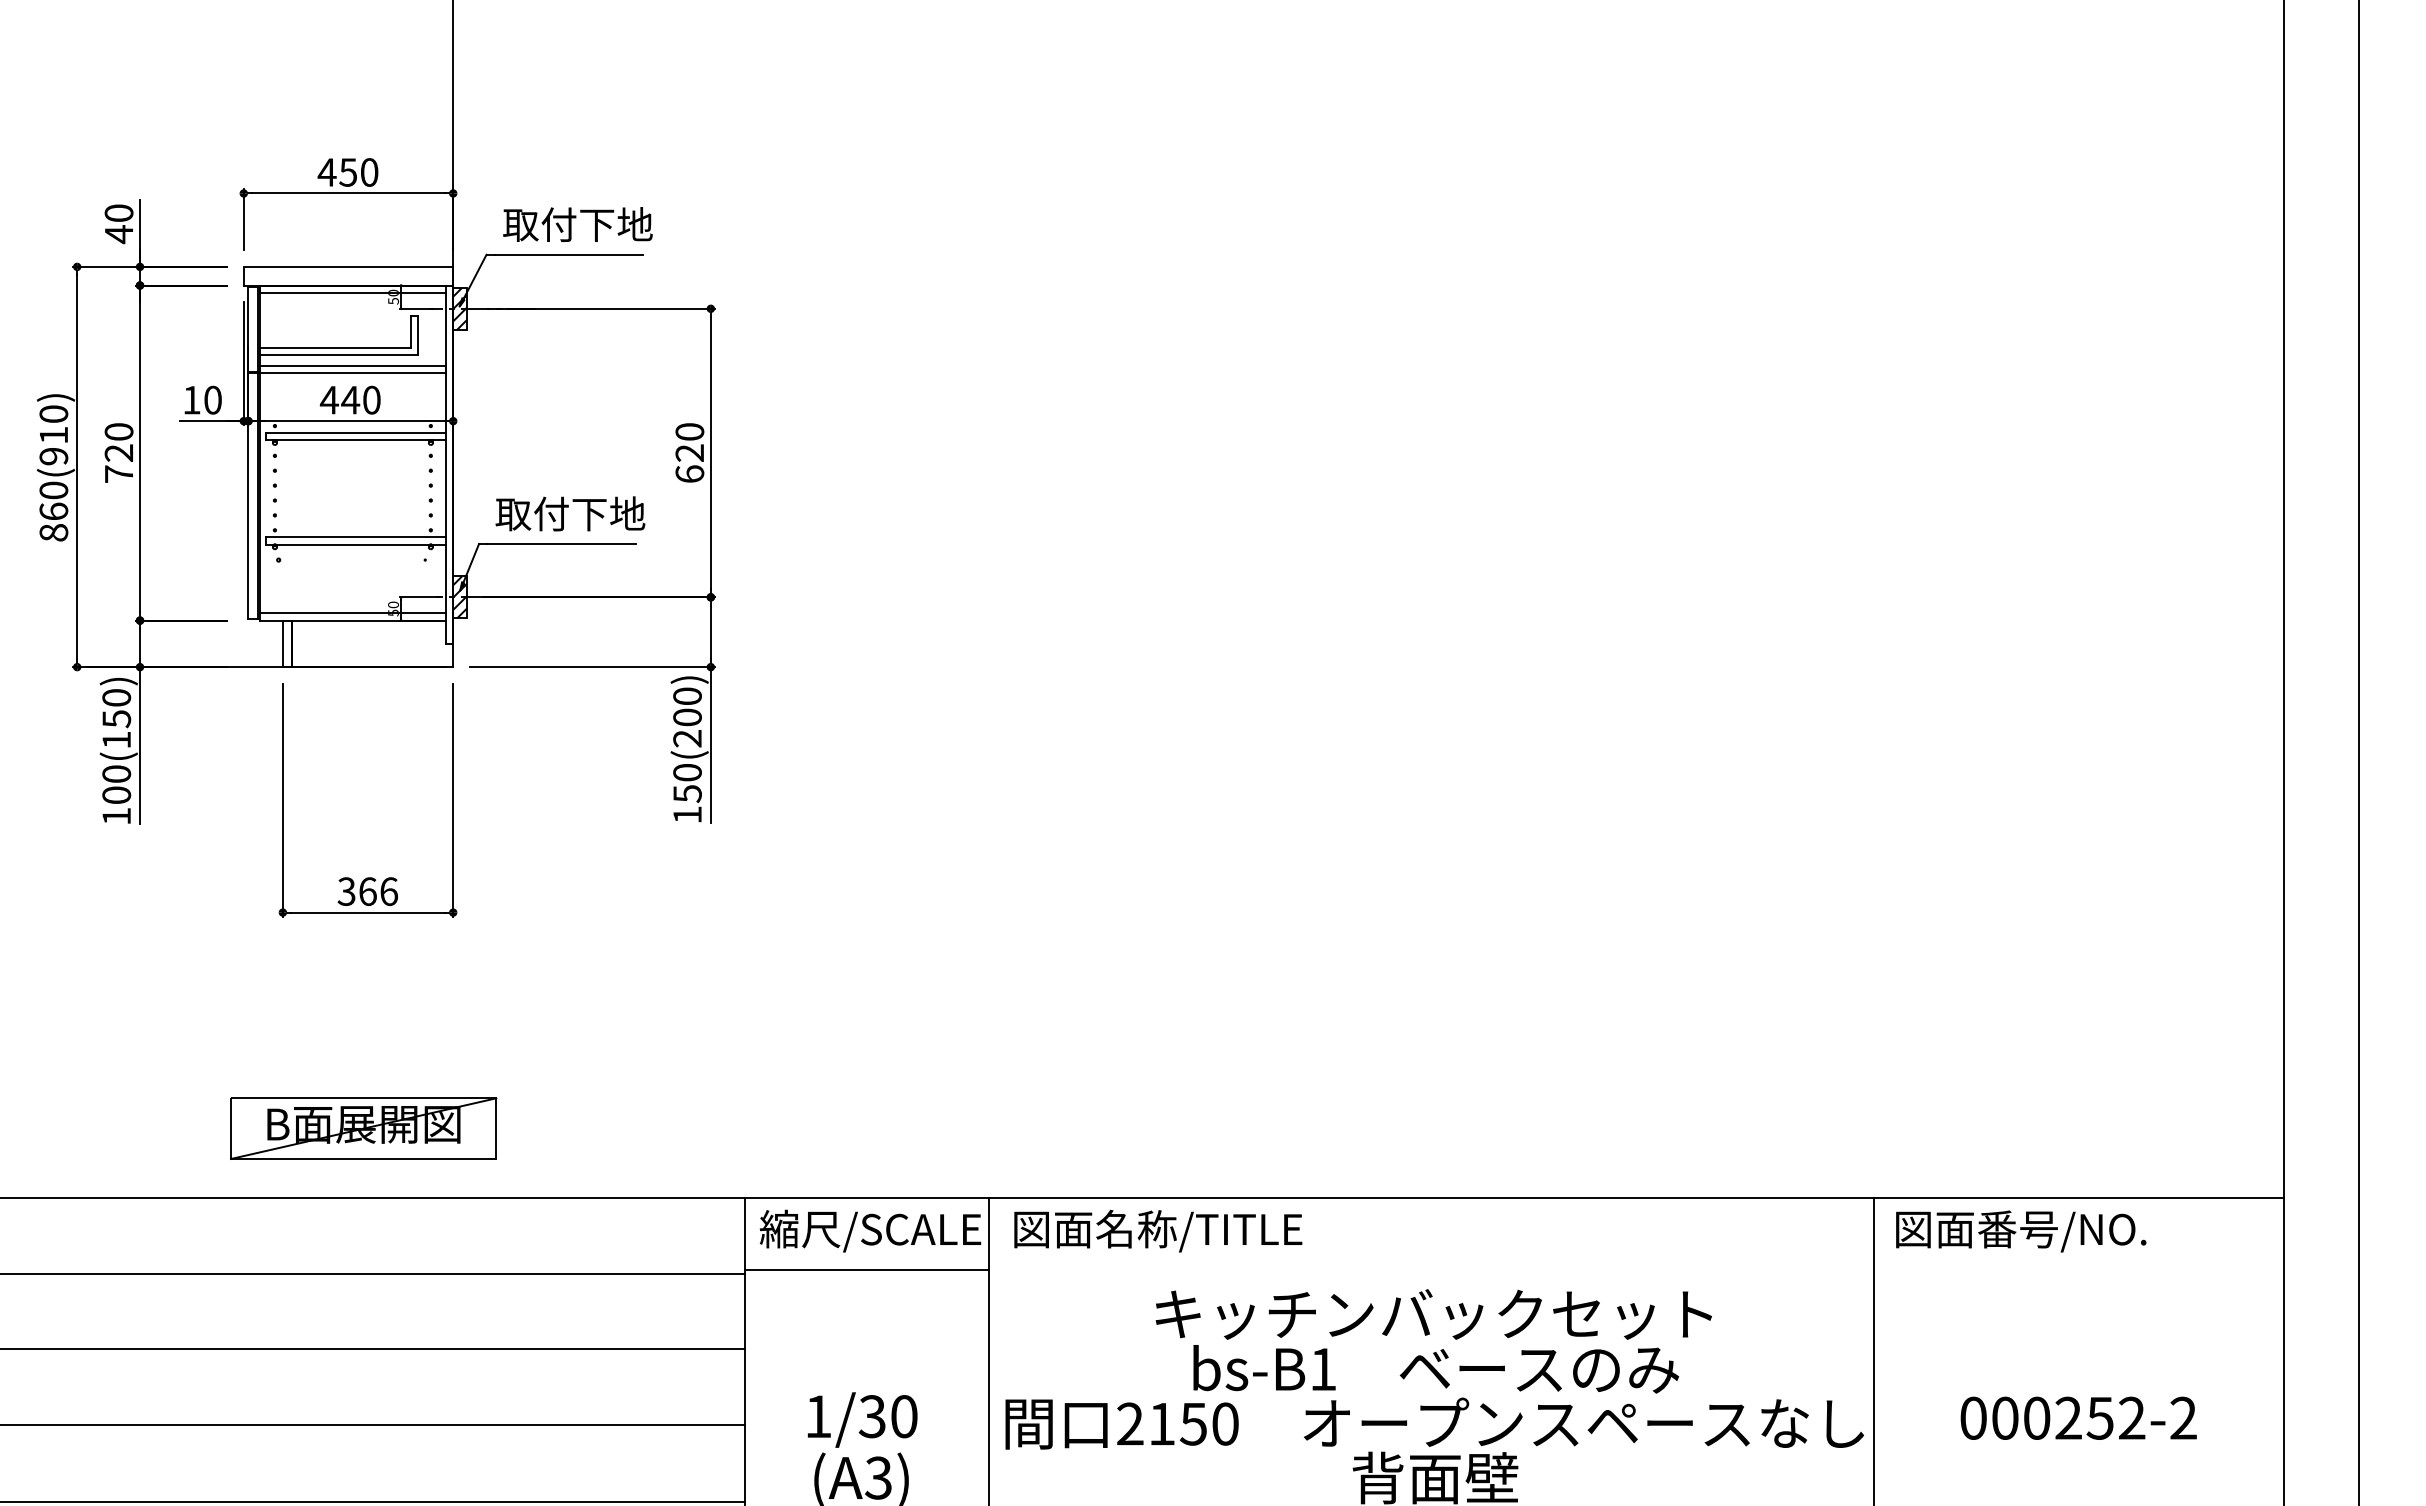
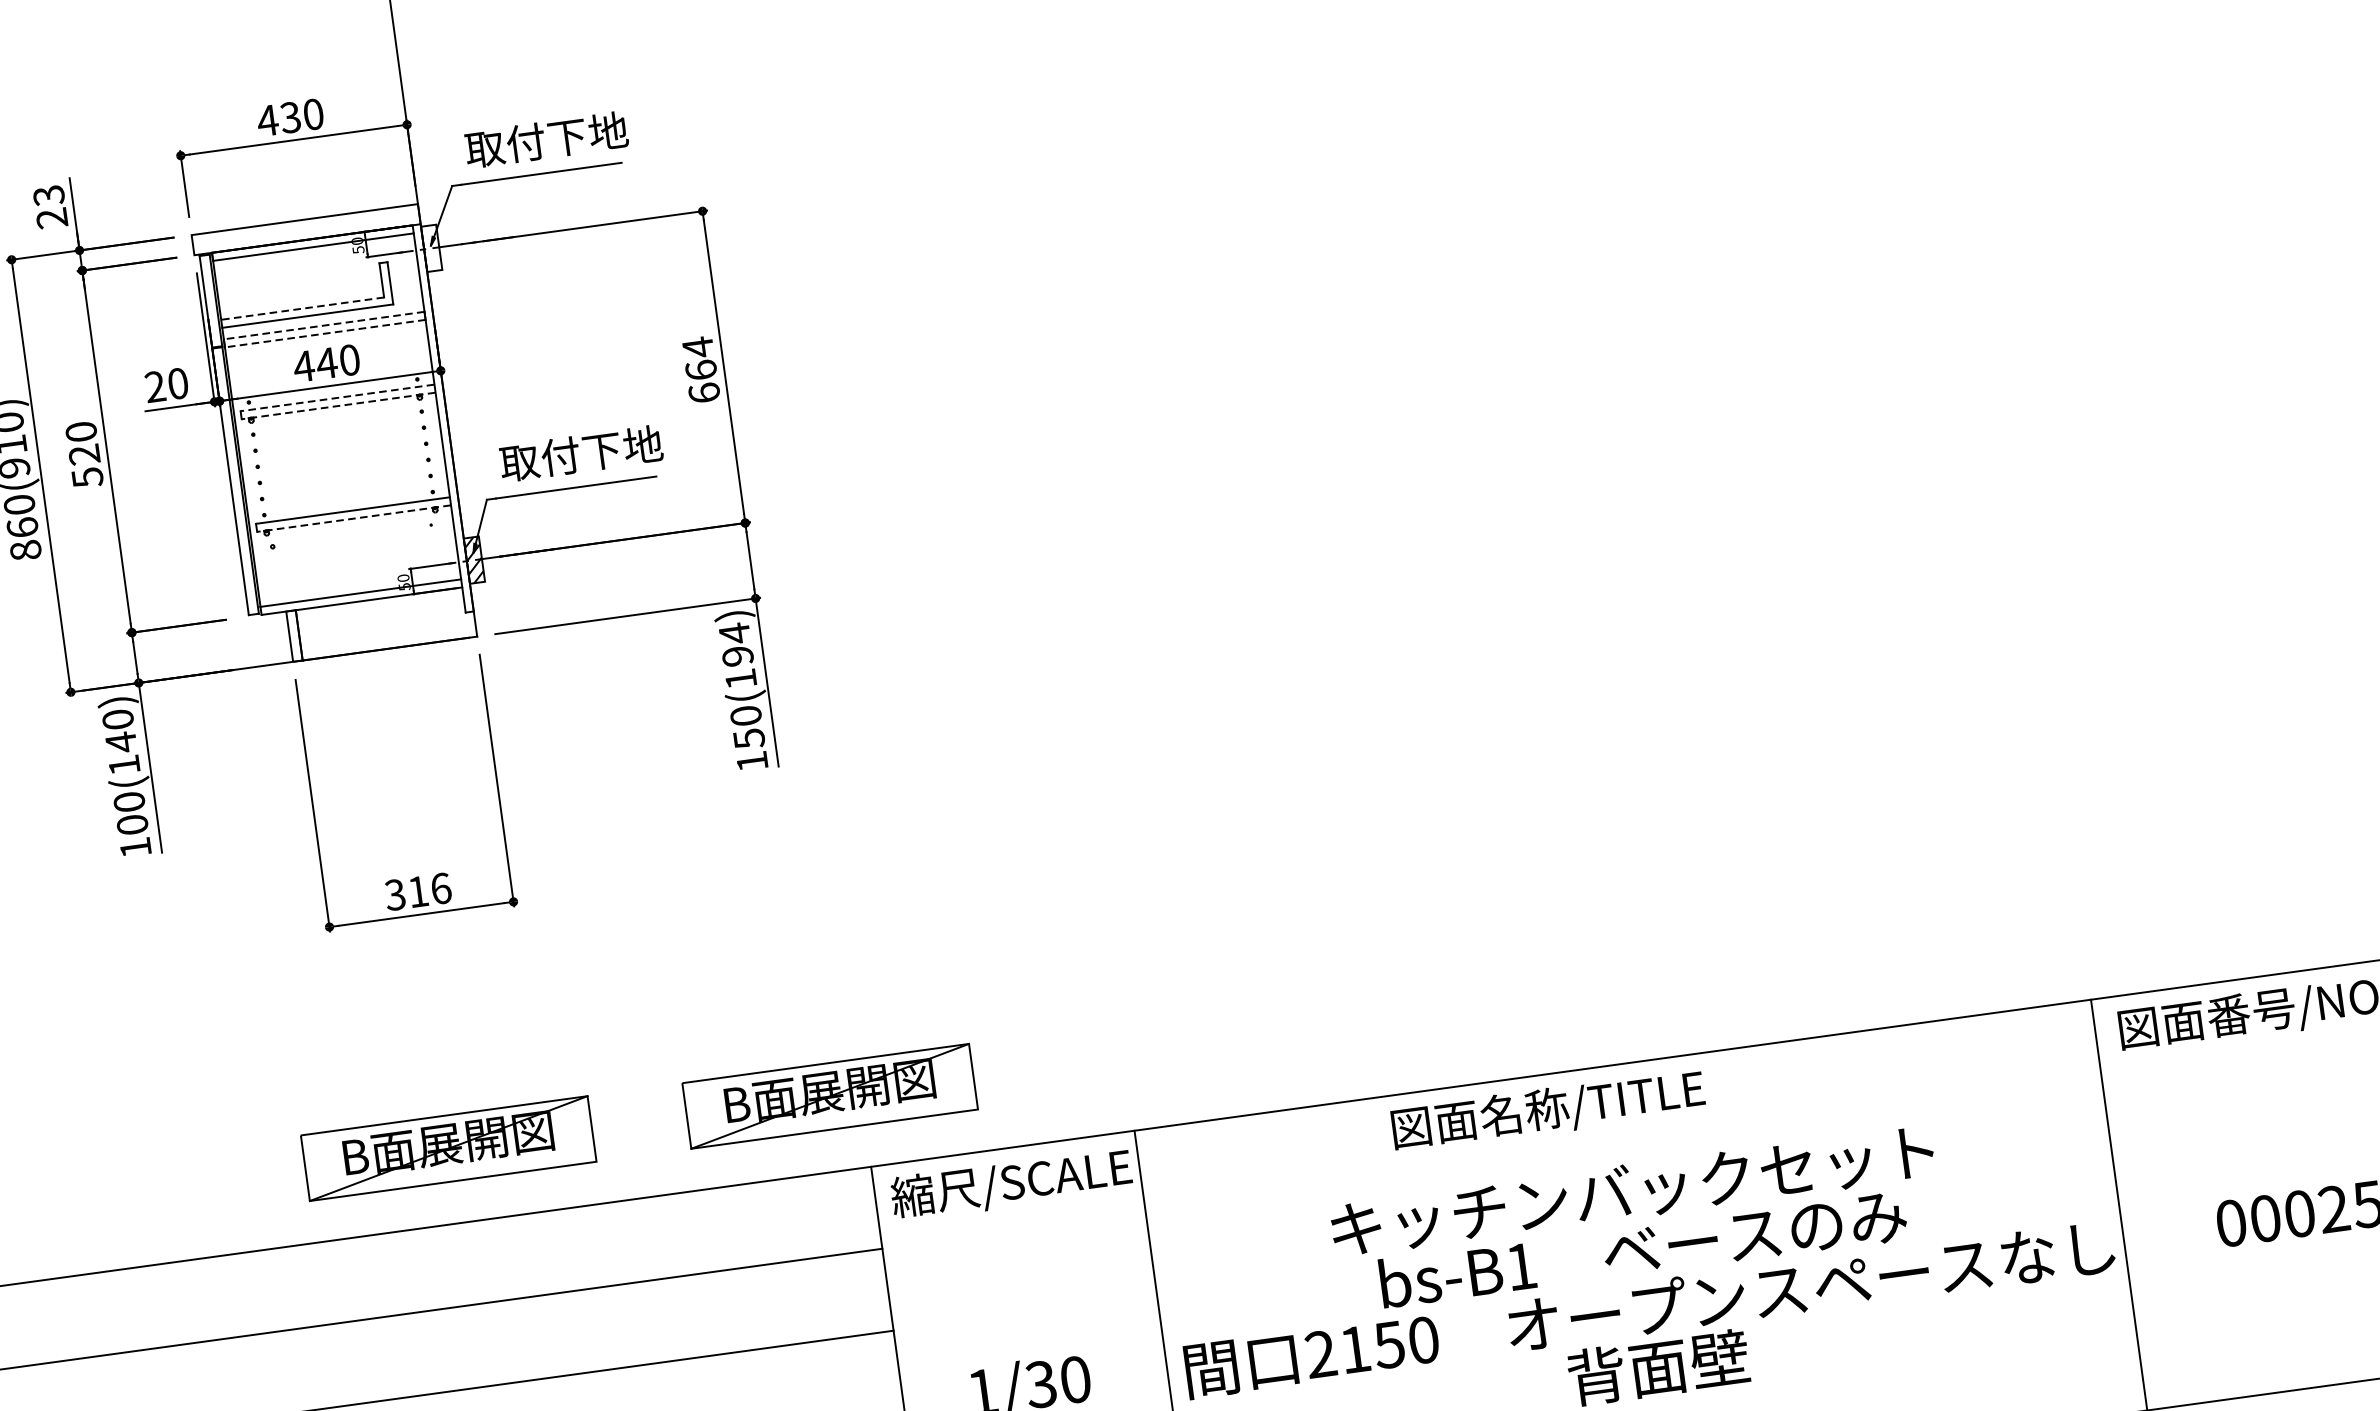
text: (347, 172) -> (289, 117), 450 -> 430
text: (118, 224) -> (50, 207), 40 -> 23
hatch: (460, 308) -> (432, 247), removed
line: (334, 347) -> (301, 308), solid -> dashed
line: (352, 365) -> (323, 325), solid -> dashed
line: (352, 373) -> (324, 334), solid -> dashed
text: (191, 399) -> (154, 386), 10 -> 20
line: (355, 432) -> (336, 397), solid -> dashed
line: (355, 440) -> (338, 406), solid -> dashed
text: (689, 441) -> (699, 357), 620 -> 664
text: (119, 474) -> (88, 477), 720 -> 520
line: (355, 544) -> (353, 518), solid -> dashed
text: (687, 717) -> (737, 656), 150(200) -> 150(194)
text: (116, 718) -> (120, 741), 100(150) -> 100(140)
text: (367, 891) -> (417, 891), 366 -> 316
part: (716, 1128) -> (830, 1096), added
text: (1158, 1230) -> (1548, 1110), moved
line: (866, 1269) -> (1012, 1226), removed

